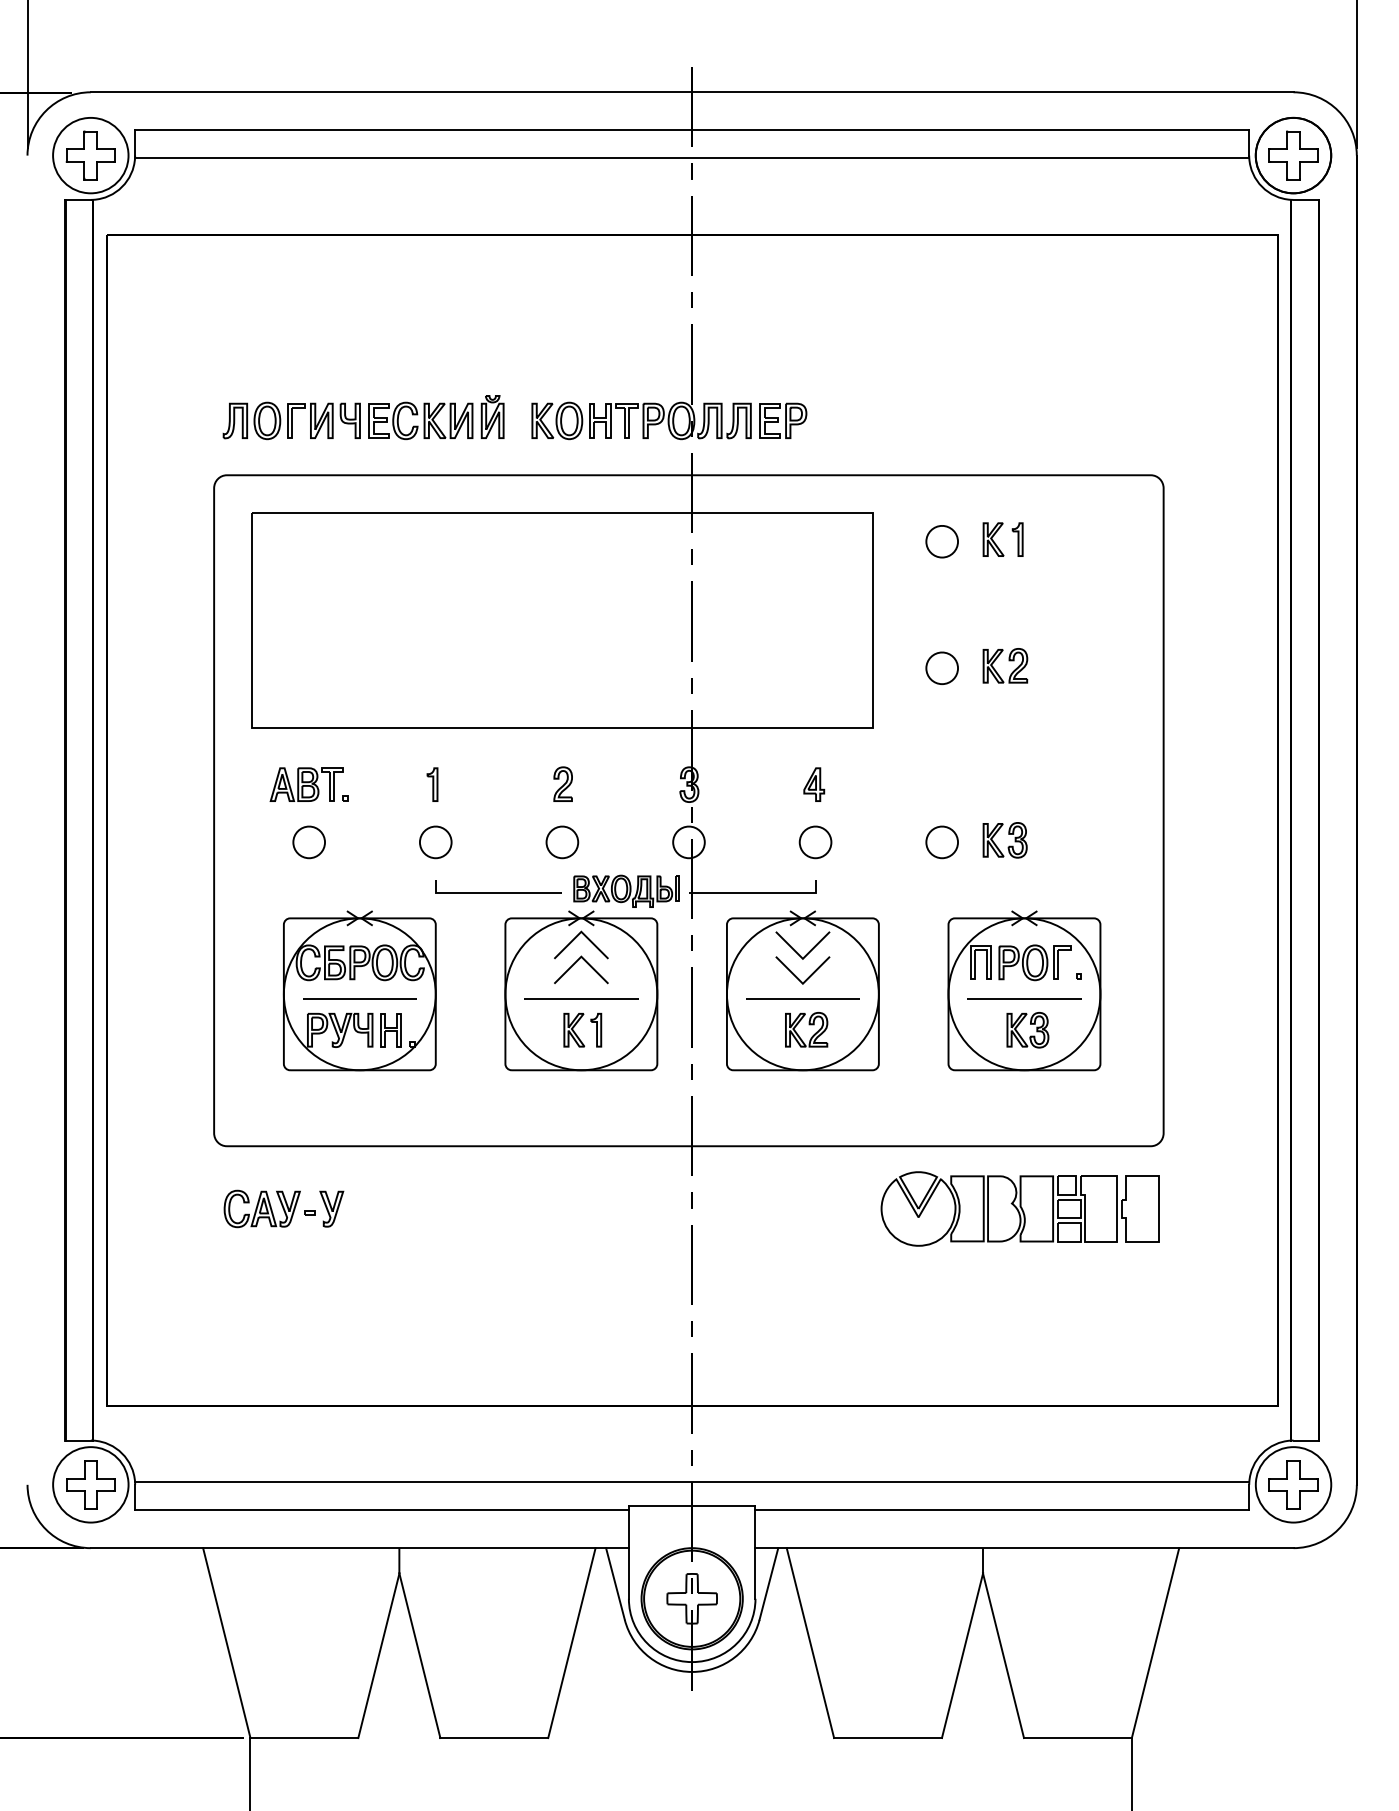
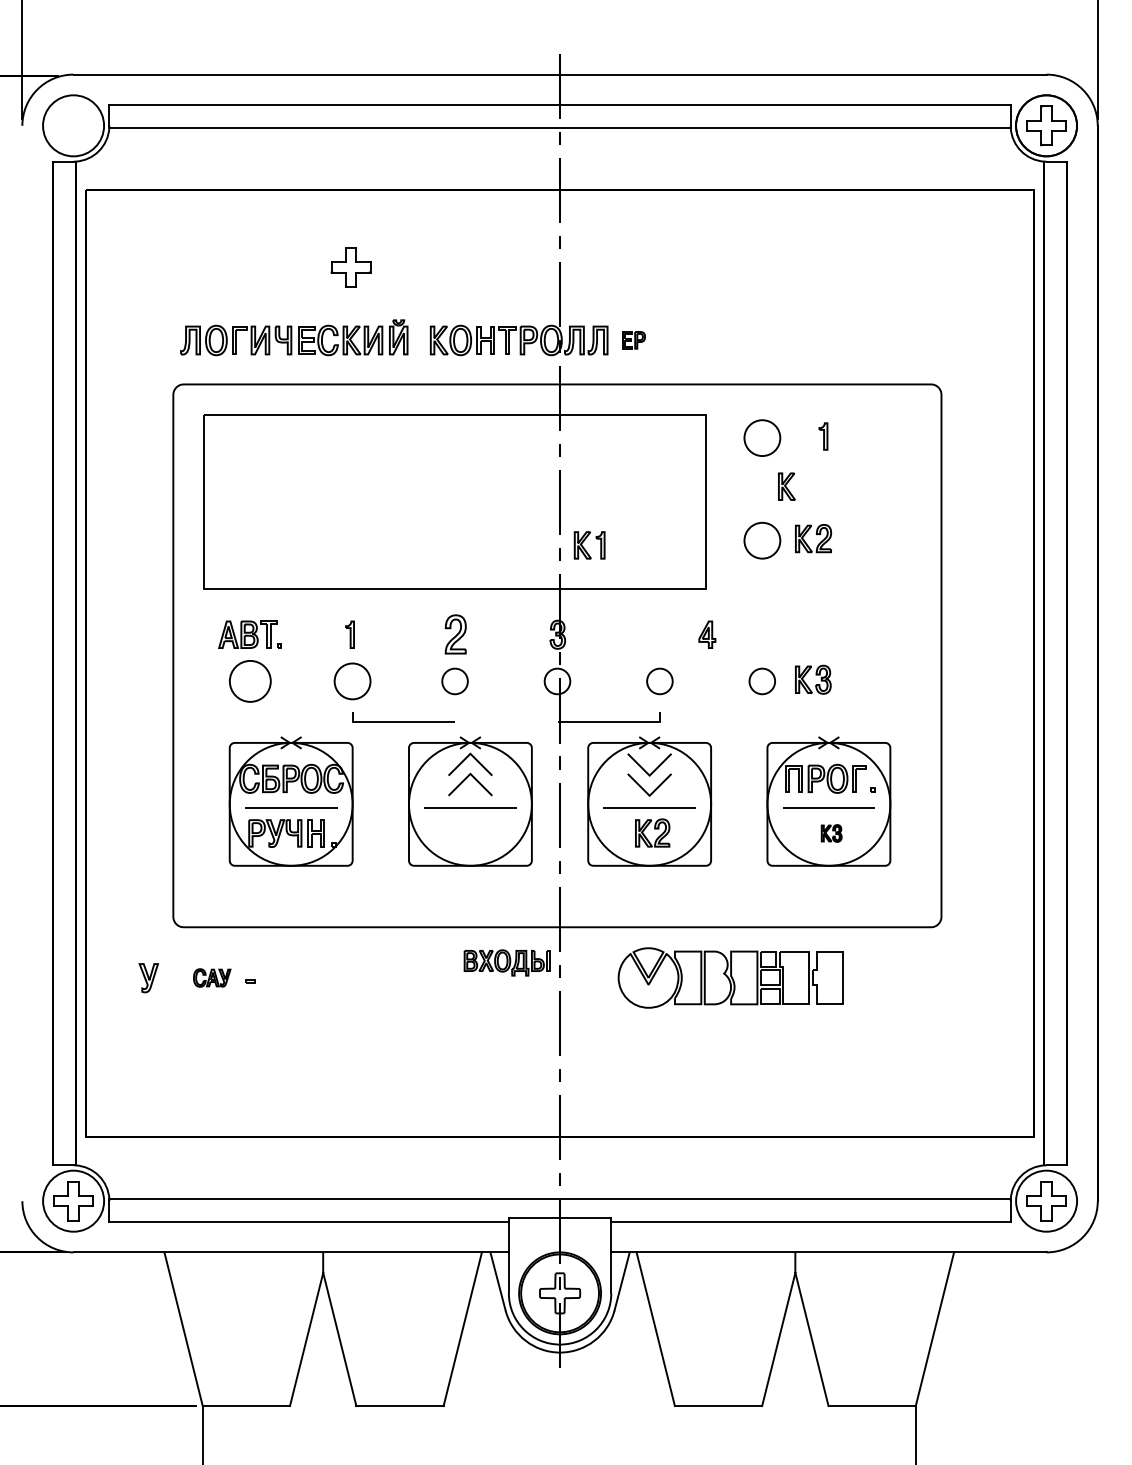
part: (90, 155) -> (350, 267), moved
part: (783, 420) -> (633, 340), size x0.6
part: (993, 539) -> (786, 486), moved
part: (941, 541) -> (761, 438), size x1.4
part: (941, 667) -> (761, 539), size x1.4
part: (562, 783) -> (455, 633), size x1.4
part: (814, 784) -> (707, 634), moved
part: (308, 842) -> (249, 681), size x1.6
part: (435, 842) -> (352, 681), size x1.4
part: (626, 890) -> (506, 962), moved
part: (1027, 1030) -> (831, 833), size x0.6
part: (576, 1033) -> (584, 548), moved
part: (261, 1208) -> (211, 977), size x0.6
part: (331, 1208) -> (148, 977), moved
part: (1019, 1208) -> (730, 977), moved

